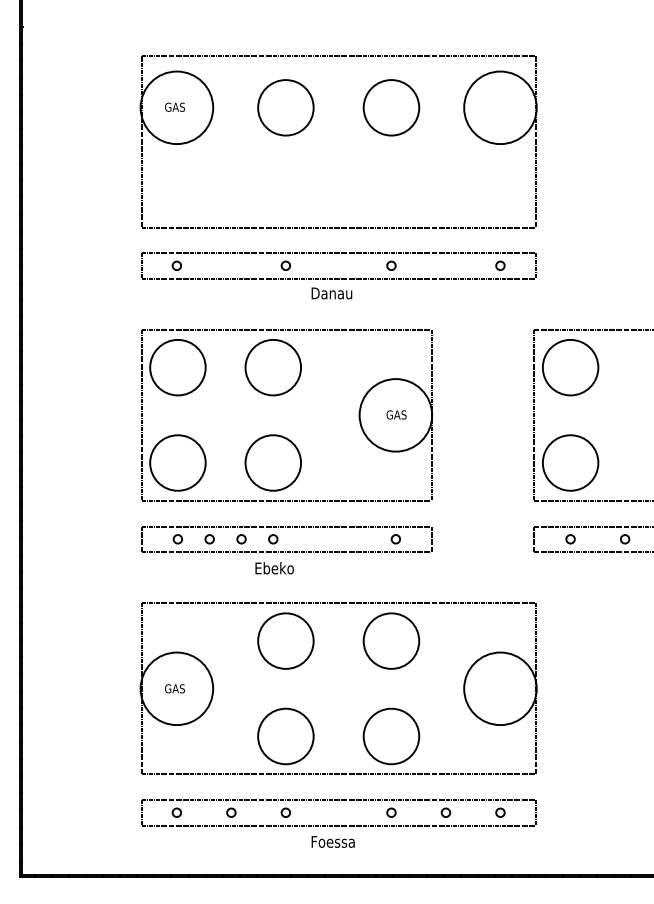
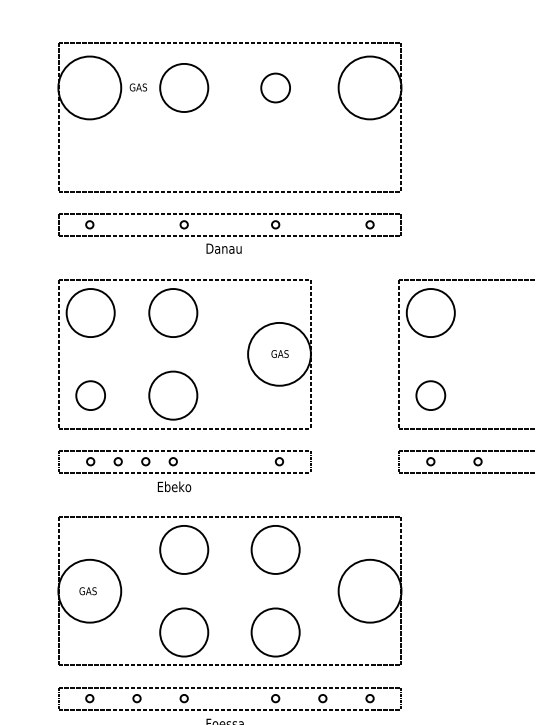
text: (174, 106) -> (137, 86), moved
circle: (391, 107) -> (275, 87), size x0.6
circle: (177, 462) -> (90, 395), size x0.6
circle: (570, 462) -> (430, 395), size x0.6

